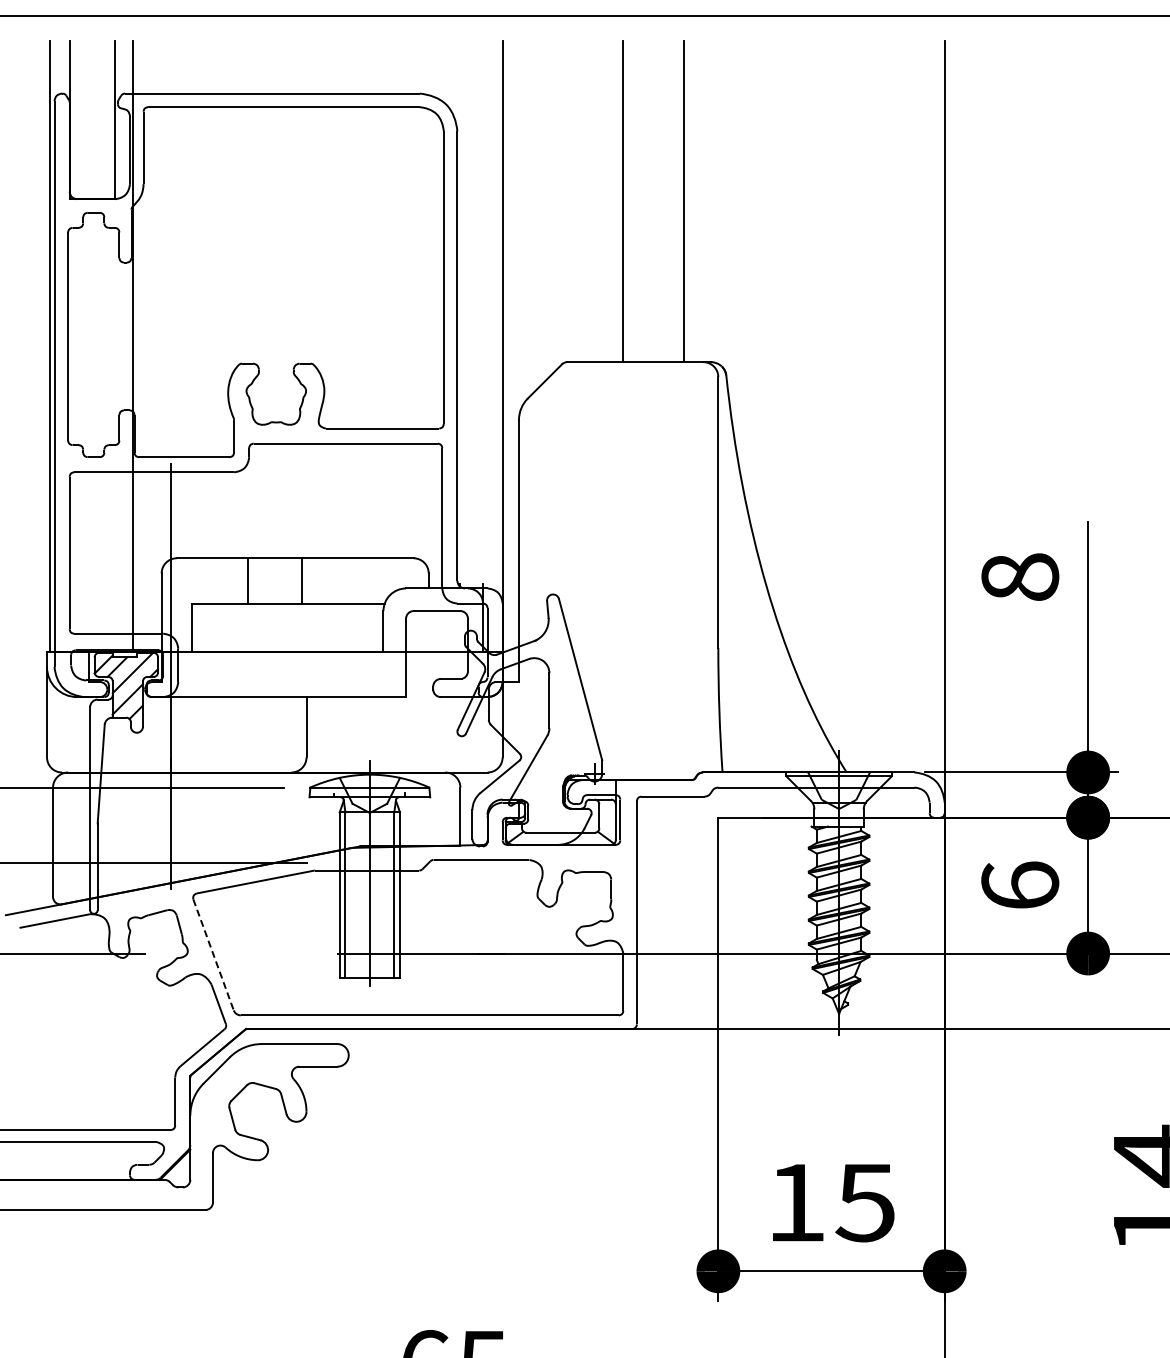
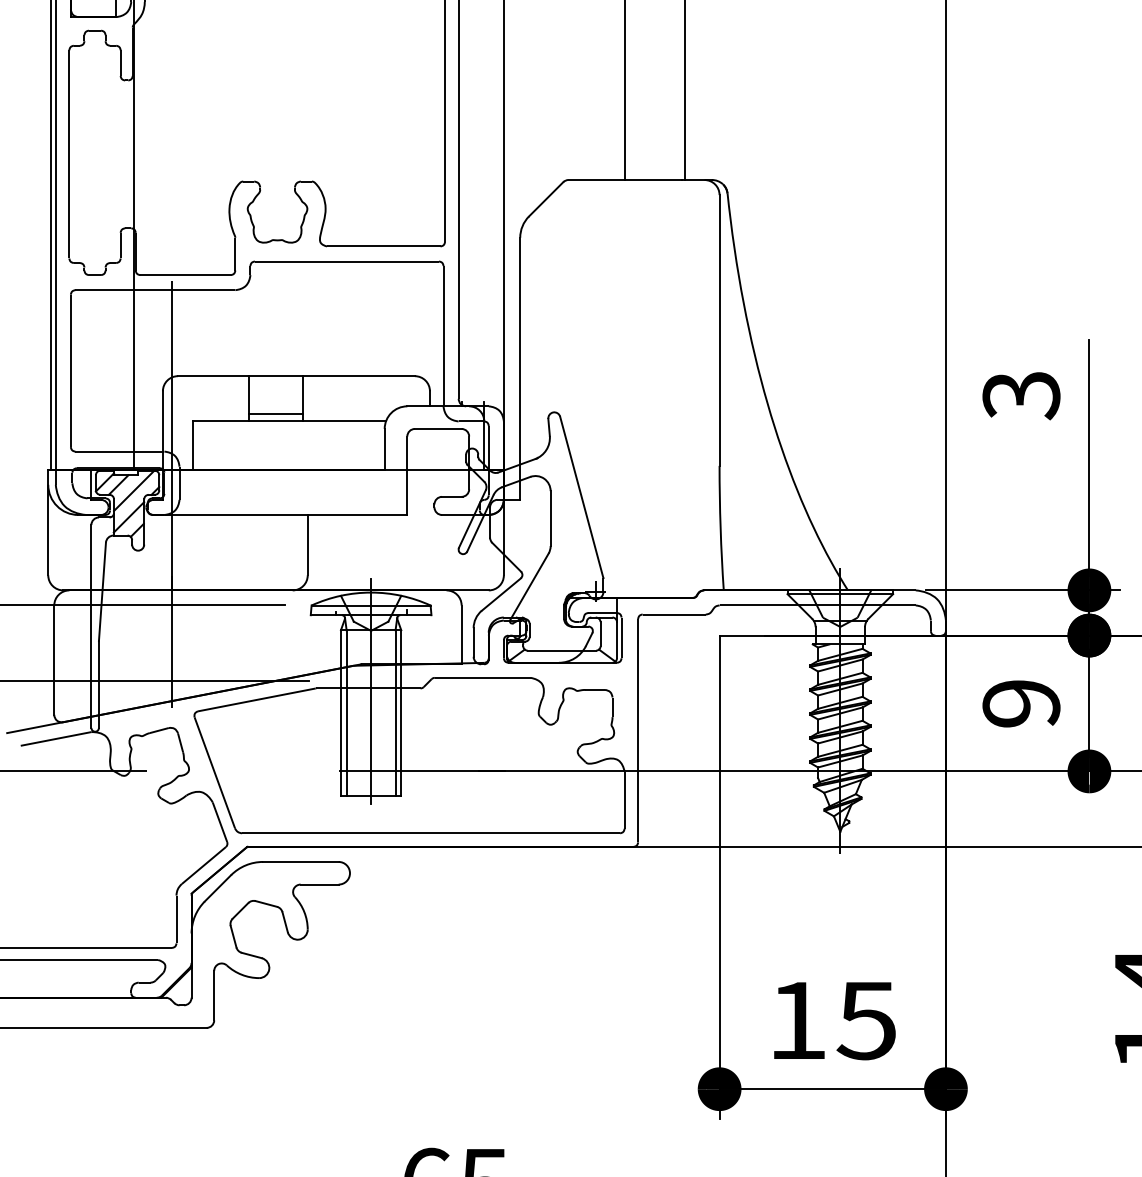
text: (1020, 577) -> (1021, 395), 8 -> 3
line: (274, 596) -> (275, 414), added
text: (1020, 885) -> (1021, 703), 6 -> 9
line: (213, 955) -> (214, 773), dashed -> solid

